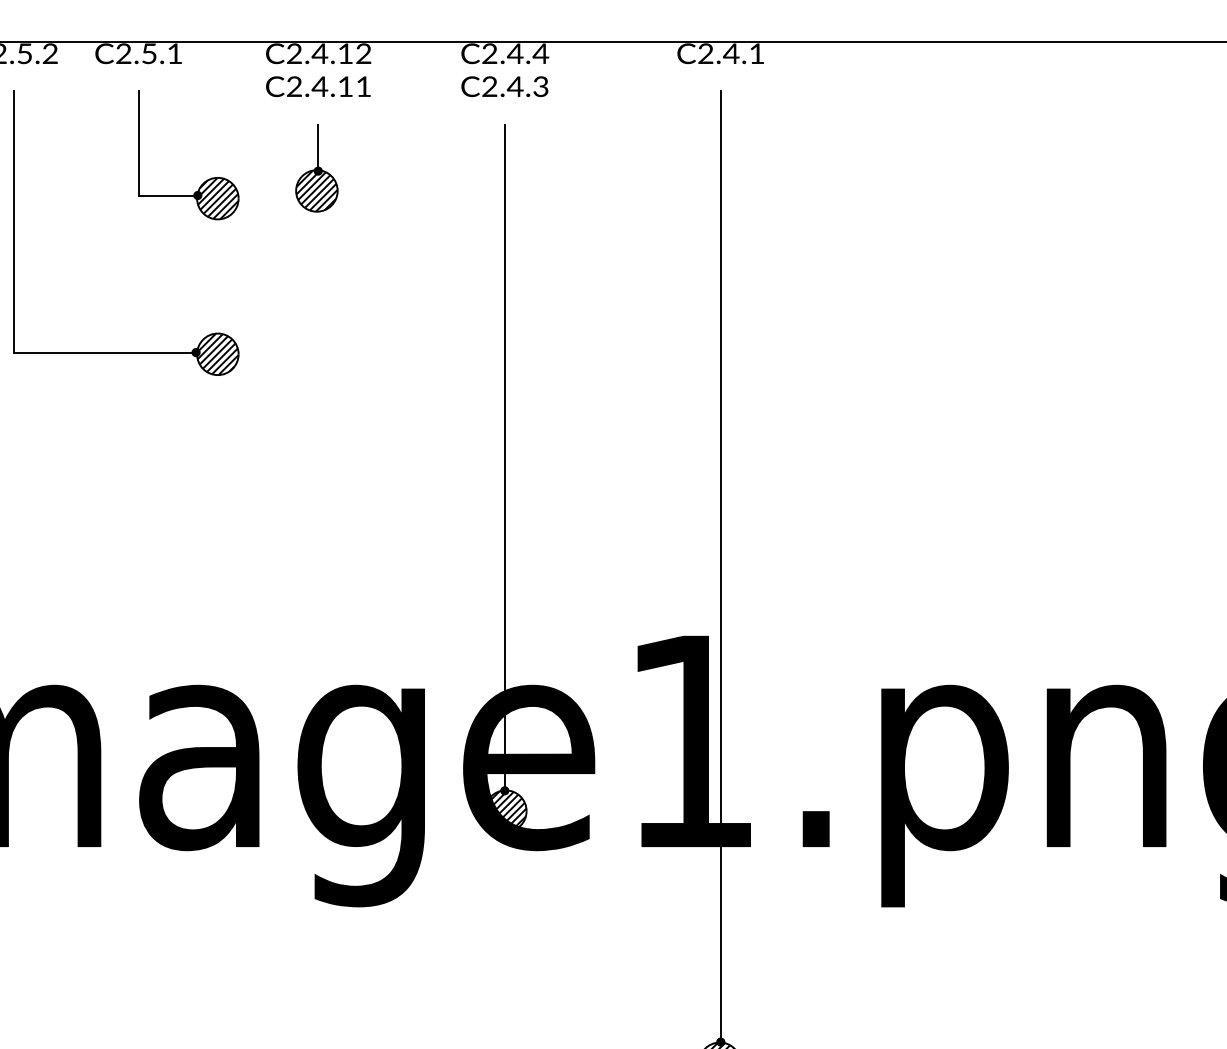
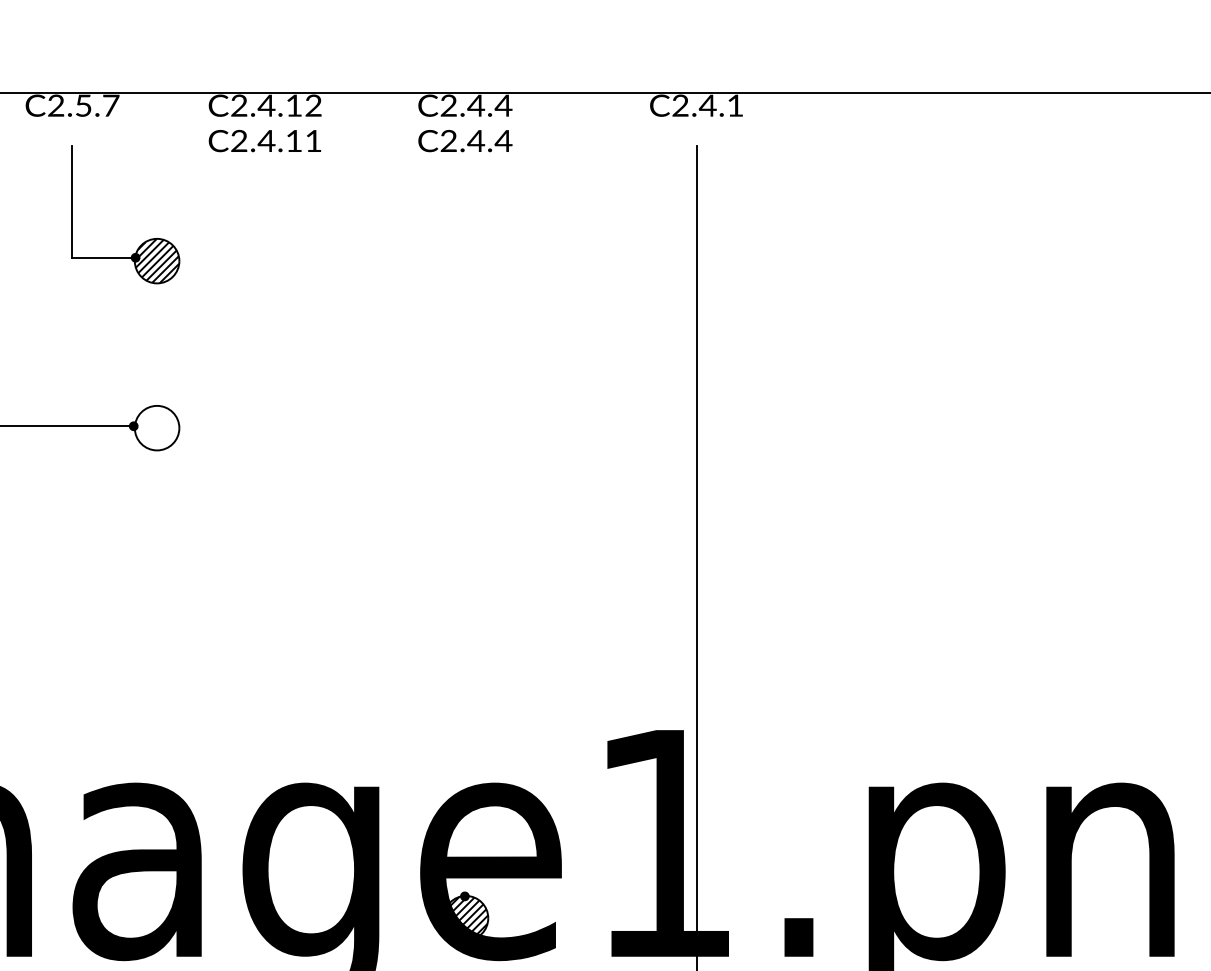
text: (174, 53) -> (110, 105), C2.5.1 -> C2.5.7
text: (540, 86) -> (503, 140), C2.4.3 -> C2.4.4
part: (316, 168) -> (262, 228), removed
hatch: (217, 353) -> (156, 427), removed
line: (504, 457) -> (464, 538), removed

